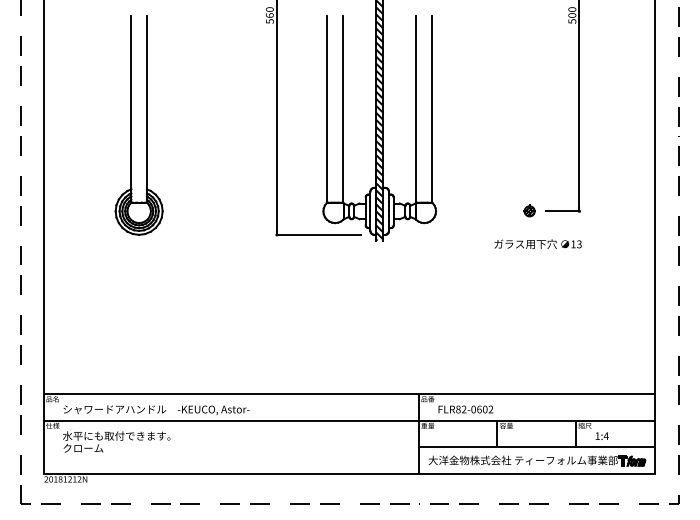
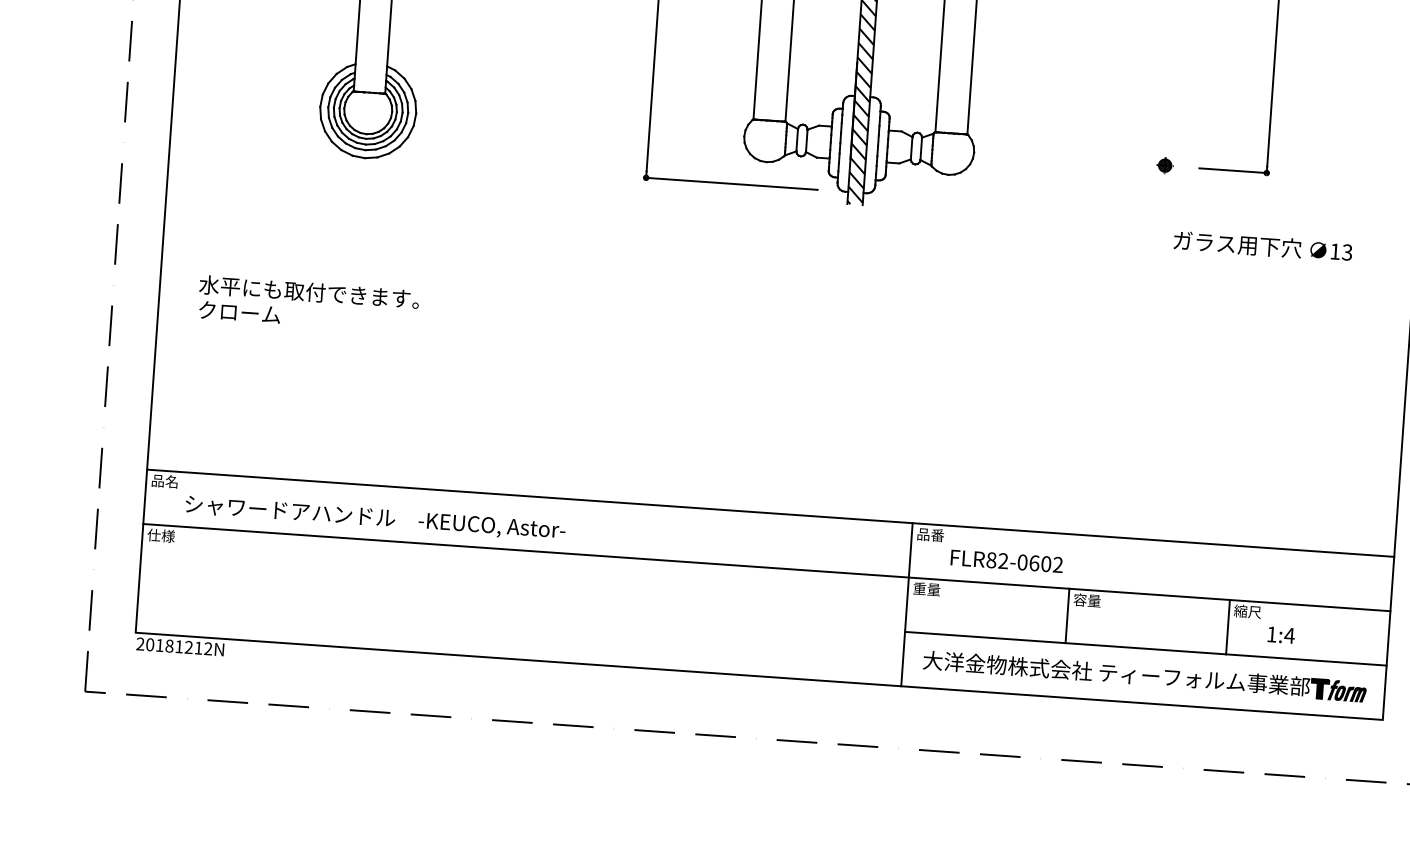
part: (529, 210) -> (1165, 164), size x0.6
text: (537, 243) -> (1261, 244), moved
text: (116, 441) -> (308, 303), moved

